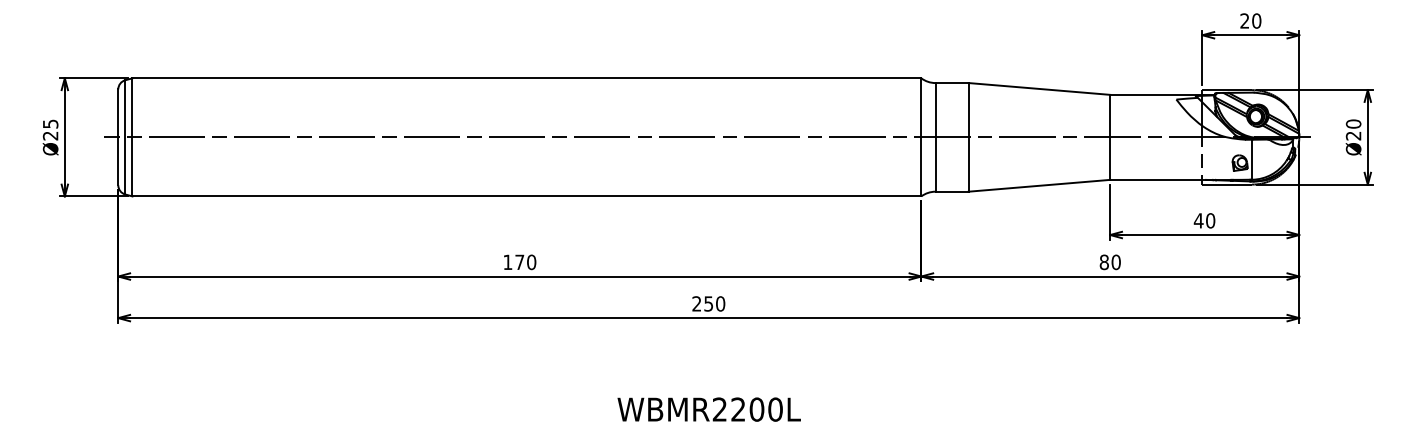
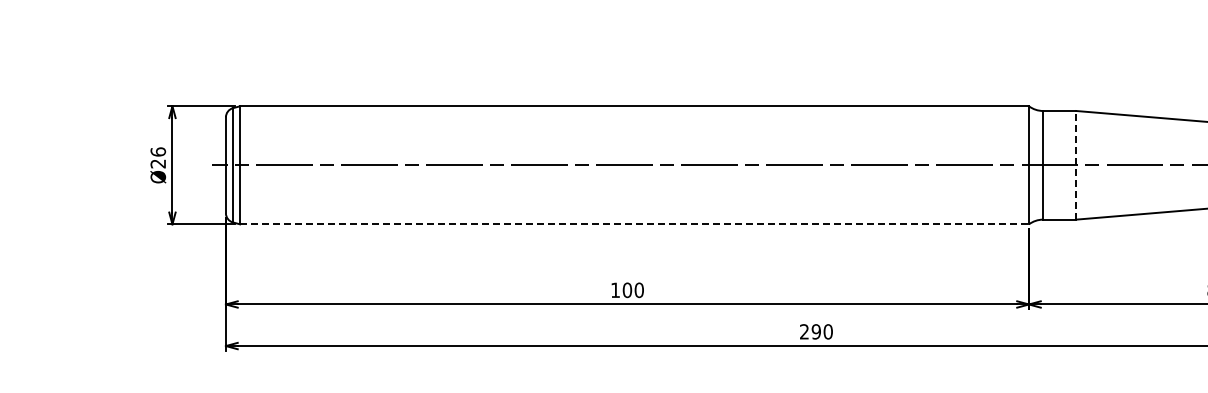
text: (50, 123) -> (158, 151), Ø25 -> Ø26
line: (968, 136) -> (1076, 164), solid -> dashed
line: (527, 196) -> (635, 224), solid -> dashed
text: (519, 262) -> (627, 290), 170 -> 100
text: (708, 303) -> (816, 331), 250 -> 290

